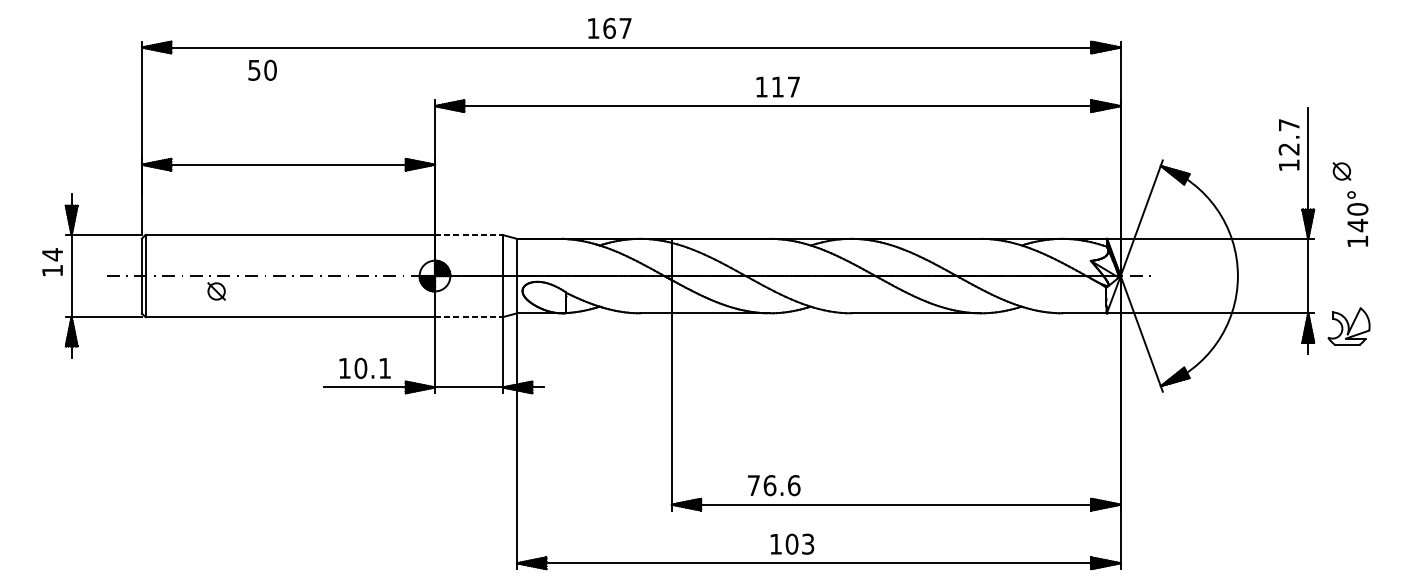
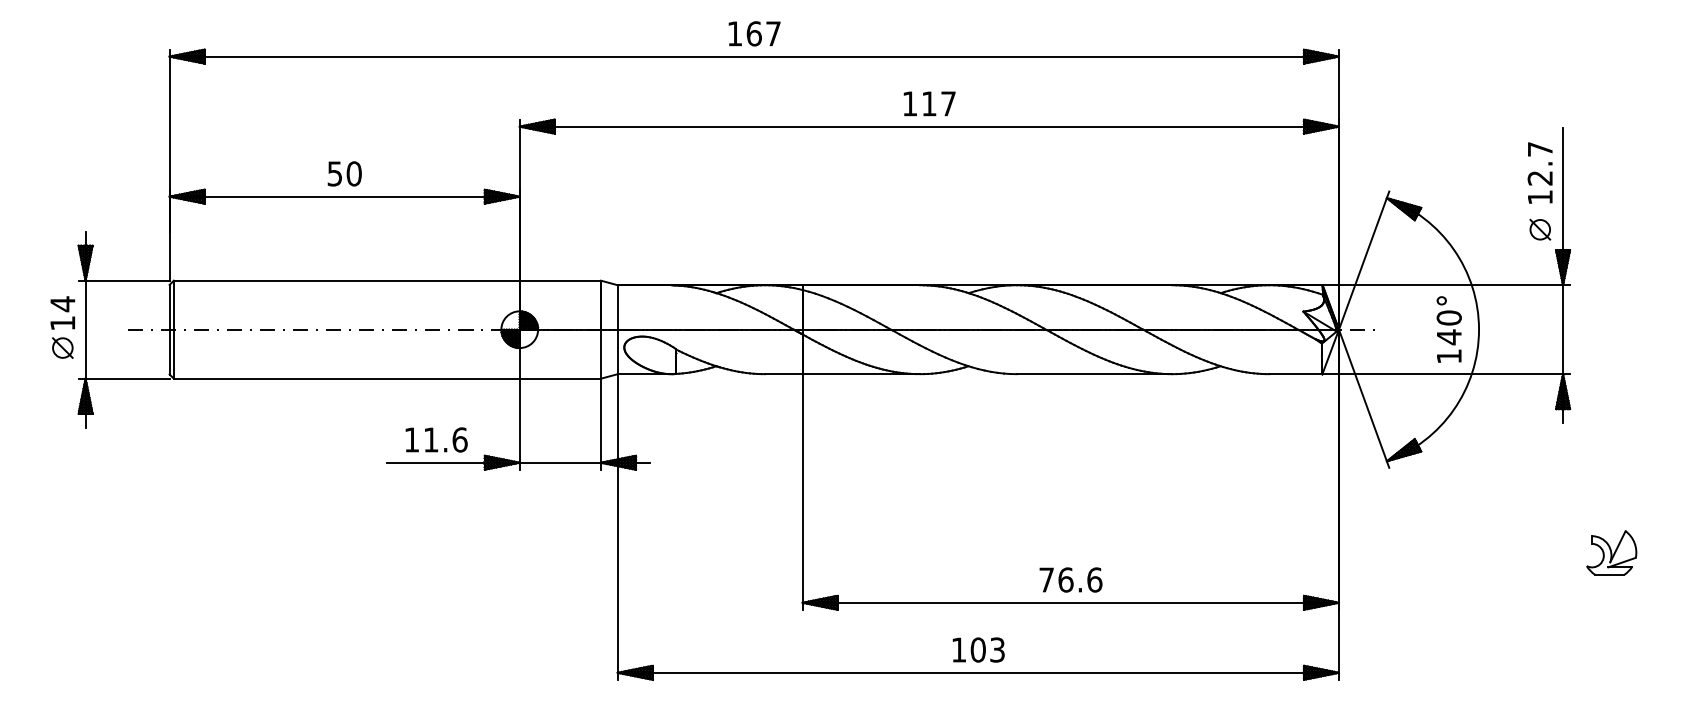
text: (609, 28) -> (754, 33), moved
text: (262, 70) -> (344, 173), moved
part: (1342, 171) -> (1540, 229), moved
text: (1357, 219) -> (1448, 329), moved
line: (469, 234) -> (560, 280), dashed -> solid
part: (216, 290) -> (62, 347), moved
line: (469, 316) -> (560, 378), dashed -> solid
part: (1348, 326) -> (1611, 552), moved
text: (372, 367) -> (445, 439), 10.1 -> 11.6
text: (773, 485) -> (1070, 579), moved
text: (792, 543) -> (978, 649), moved

